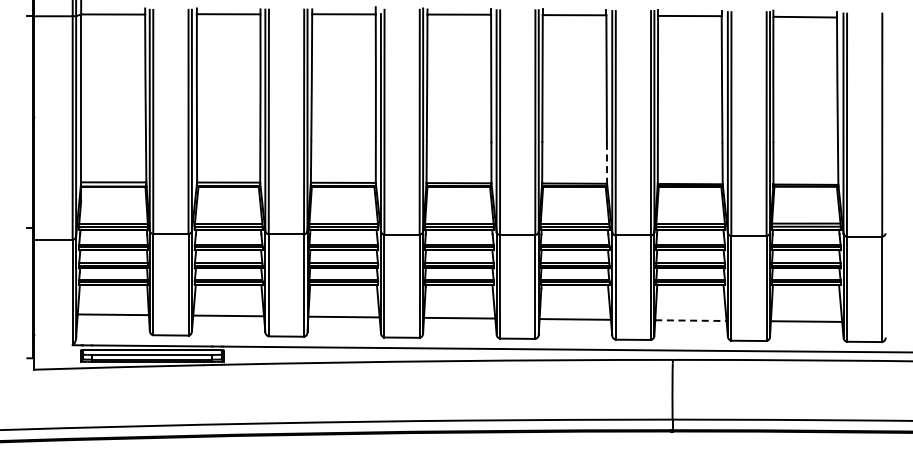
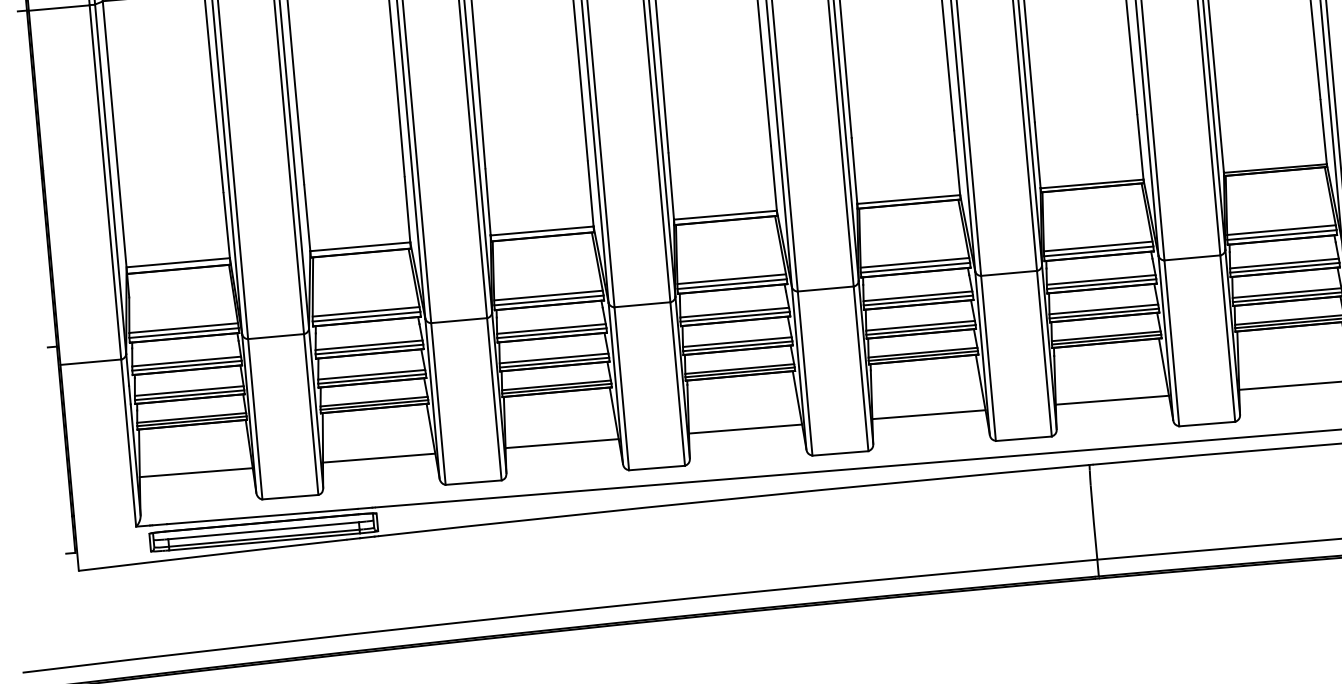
line: (607, 163) -> (957, 162), dashed -> solid
line: (690, 320) -> (1111, 400), dashed -> solid

